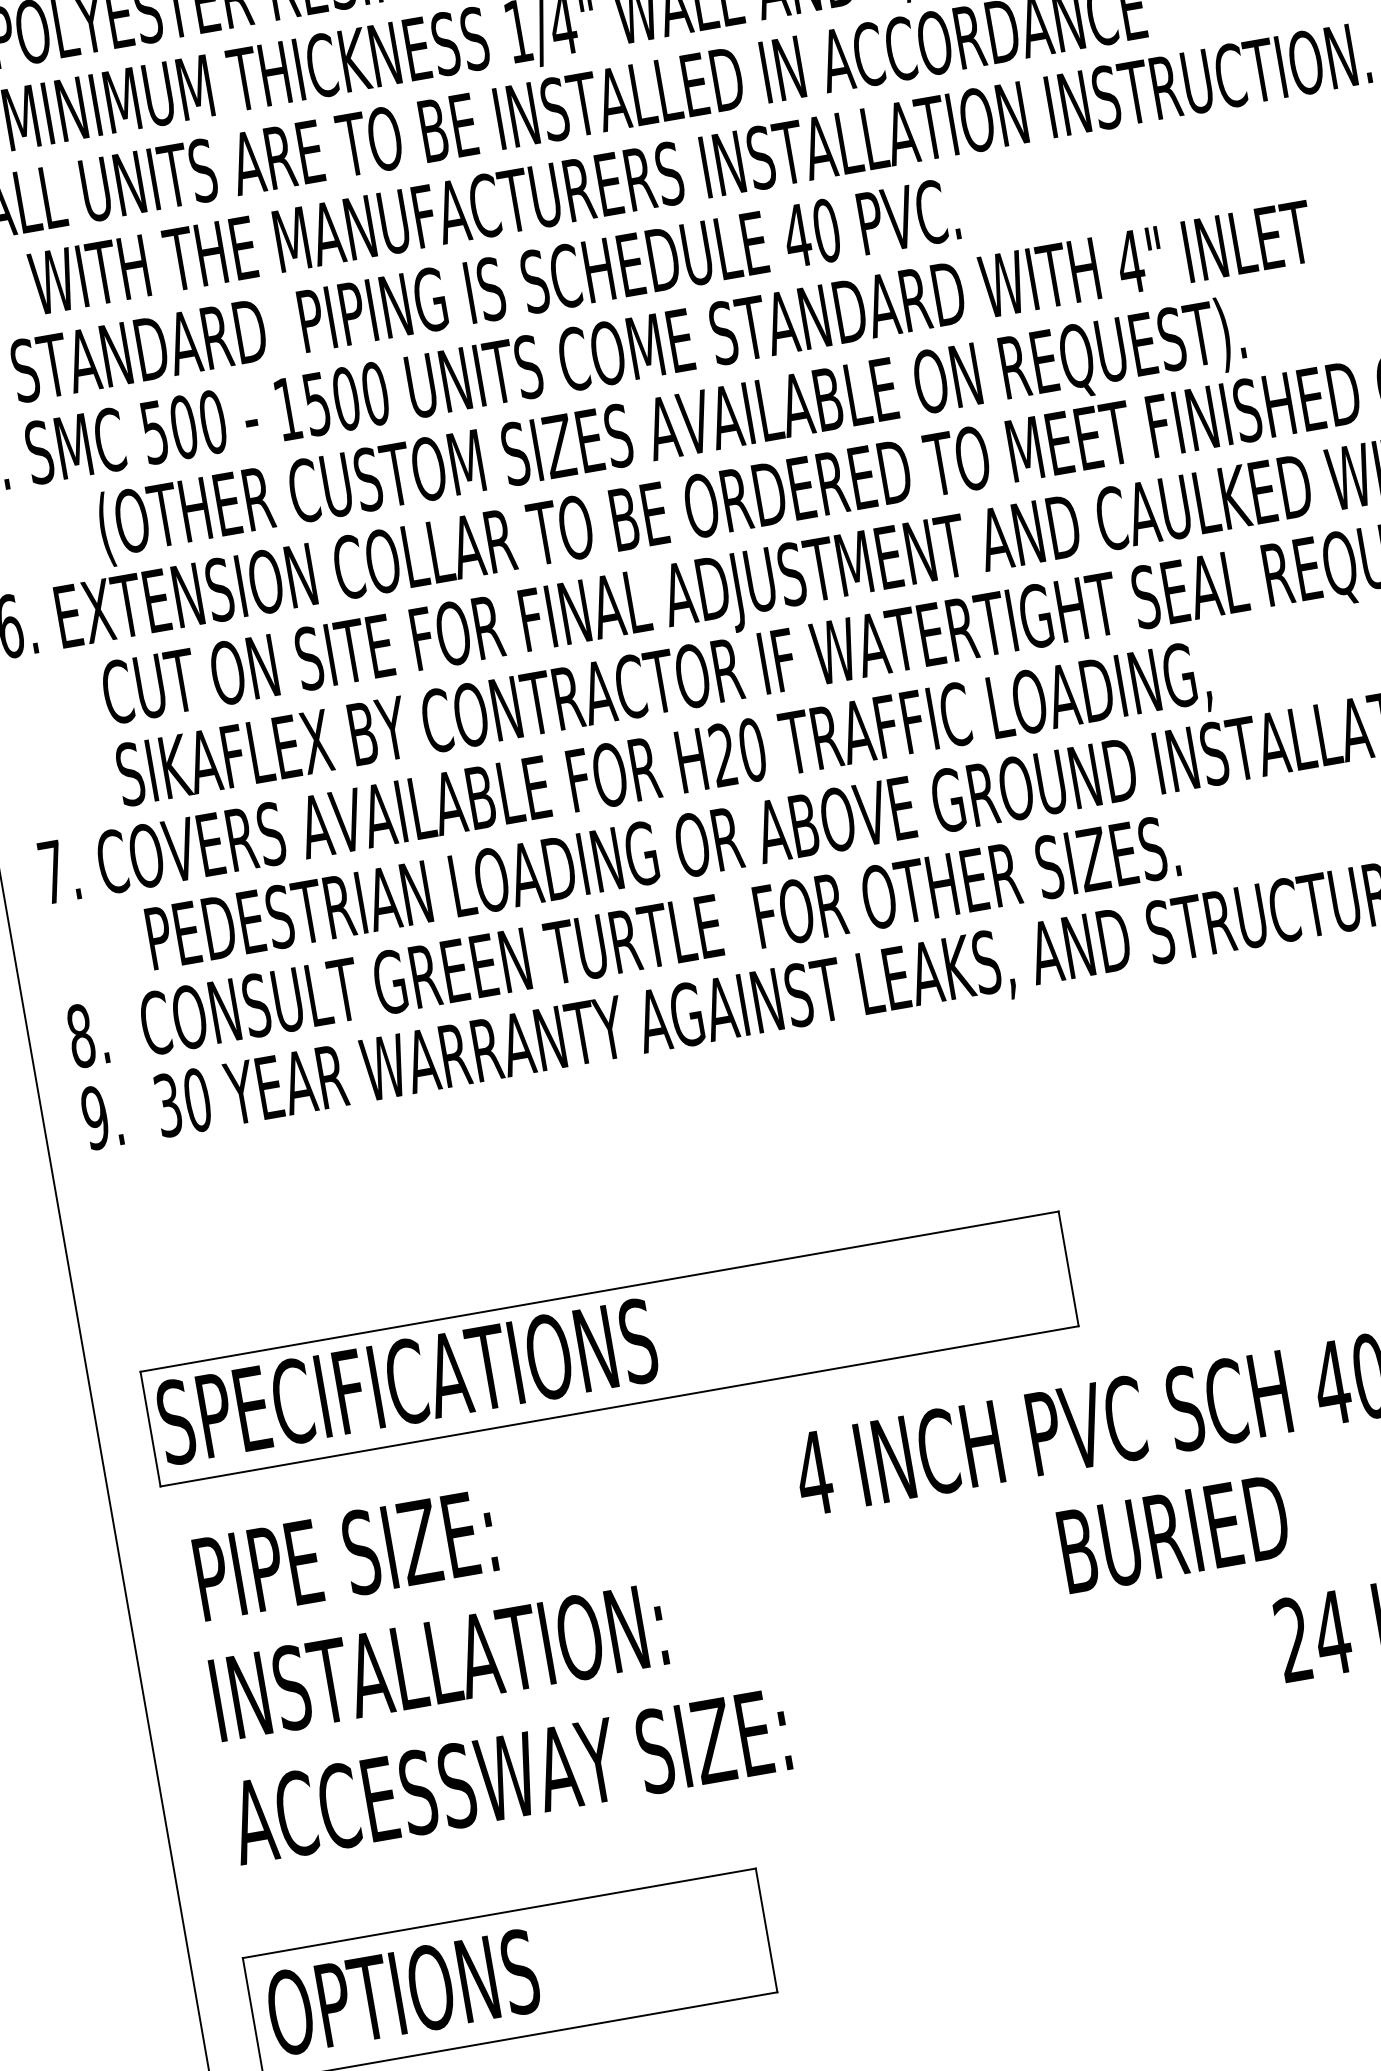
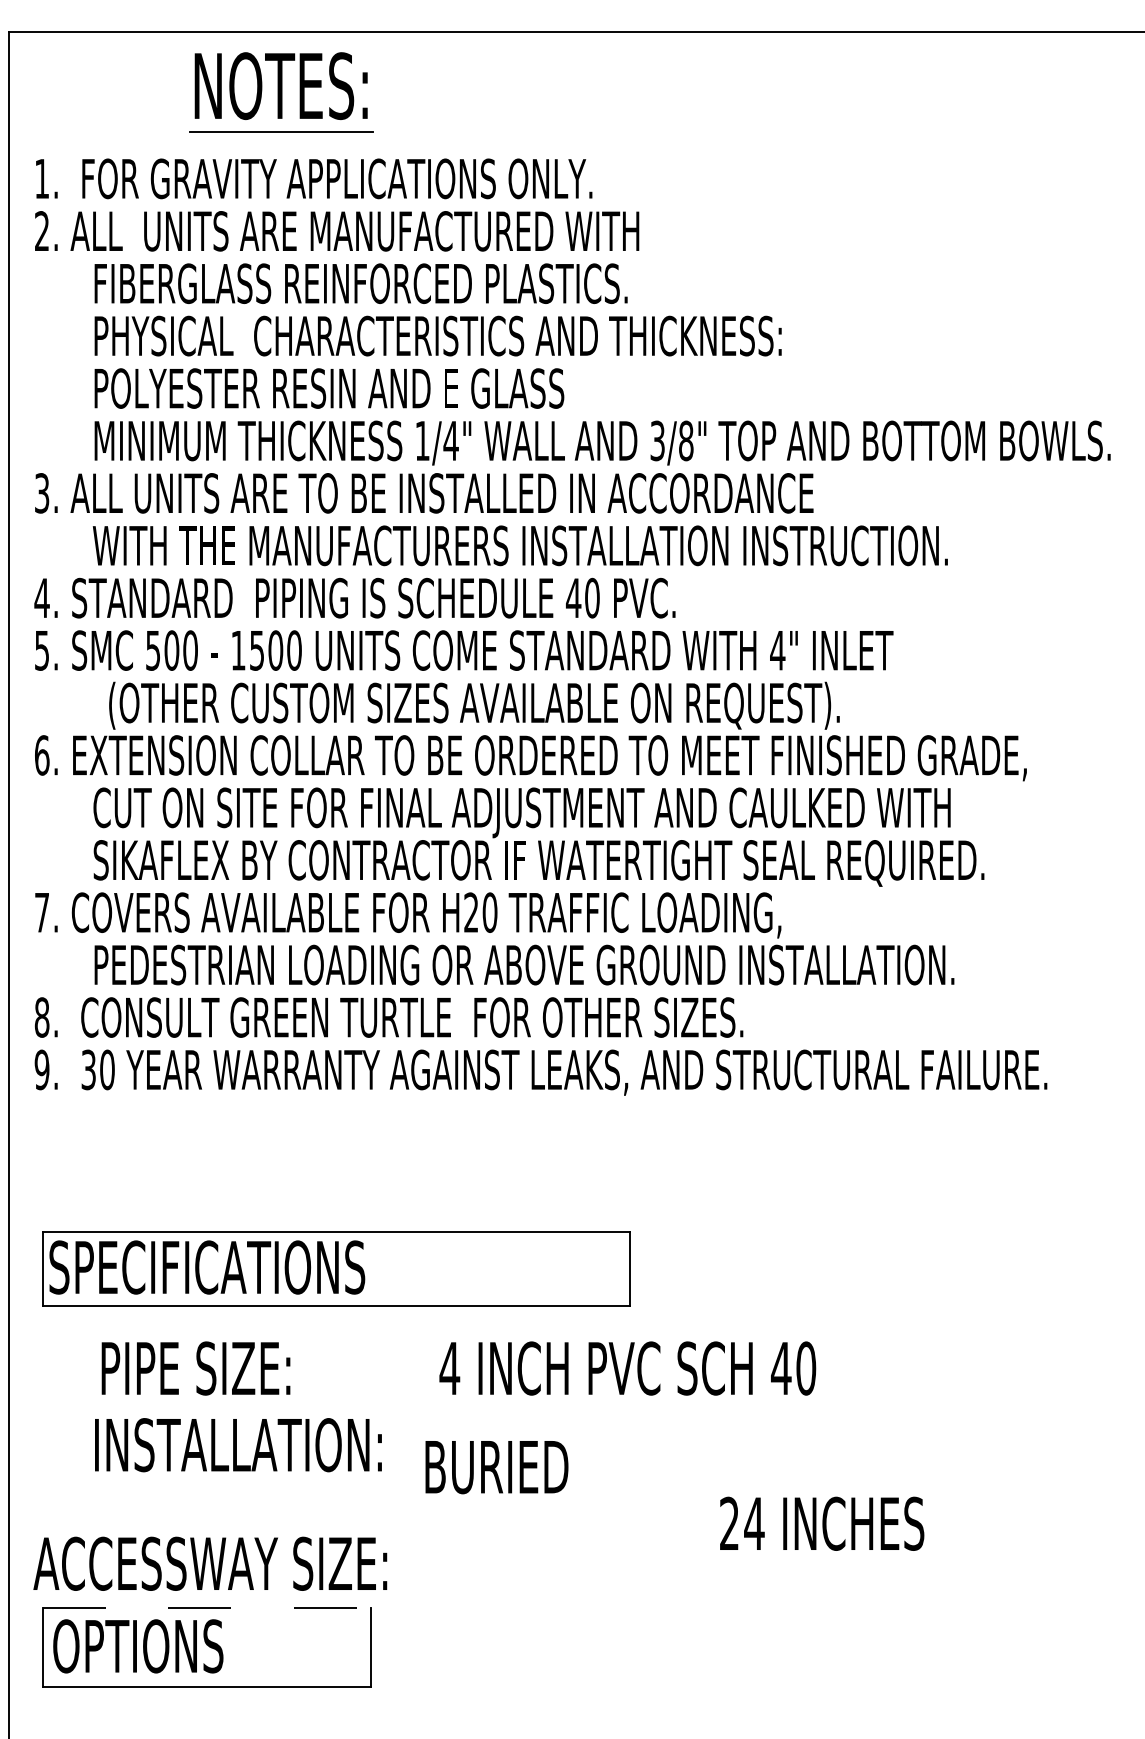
text: (1173, 1534) -> (496, 1467), moved
text: (344, 1555) -> (195, 1368), moved
text: (439, 1662) -> (238, 1445), moved
text: (510, 1775) -> (210, 1563), moved
line: (500, 1912) -> (207, 1607), solid -> dashed

